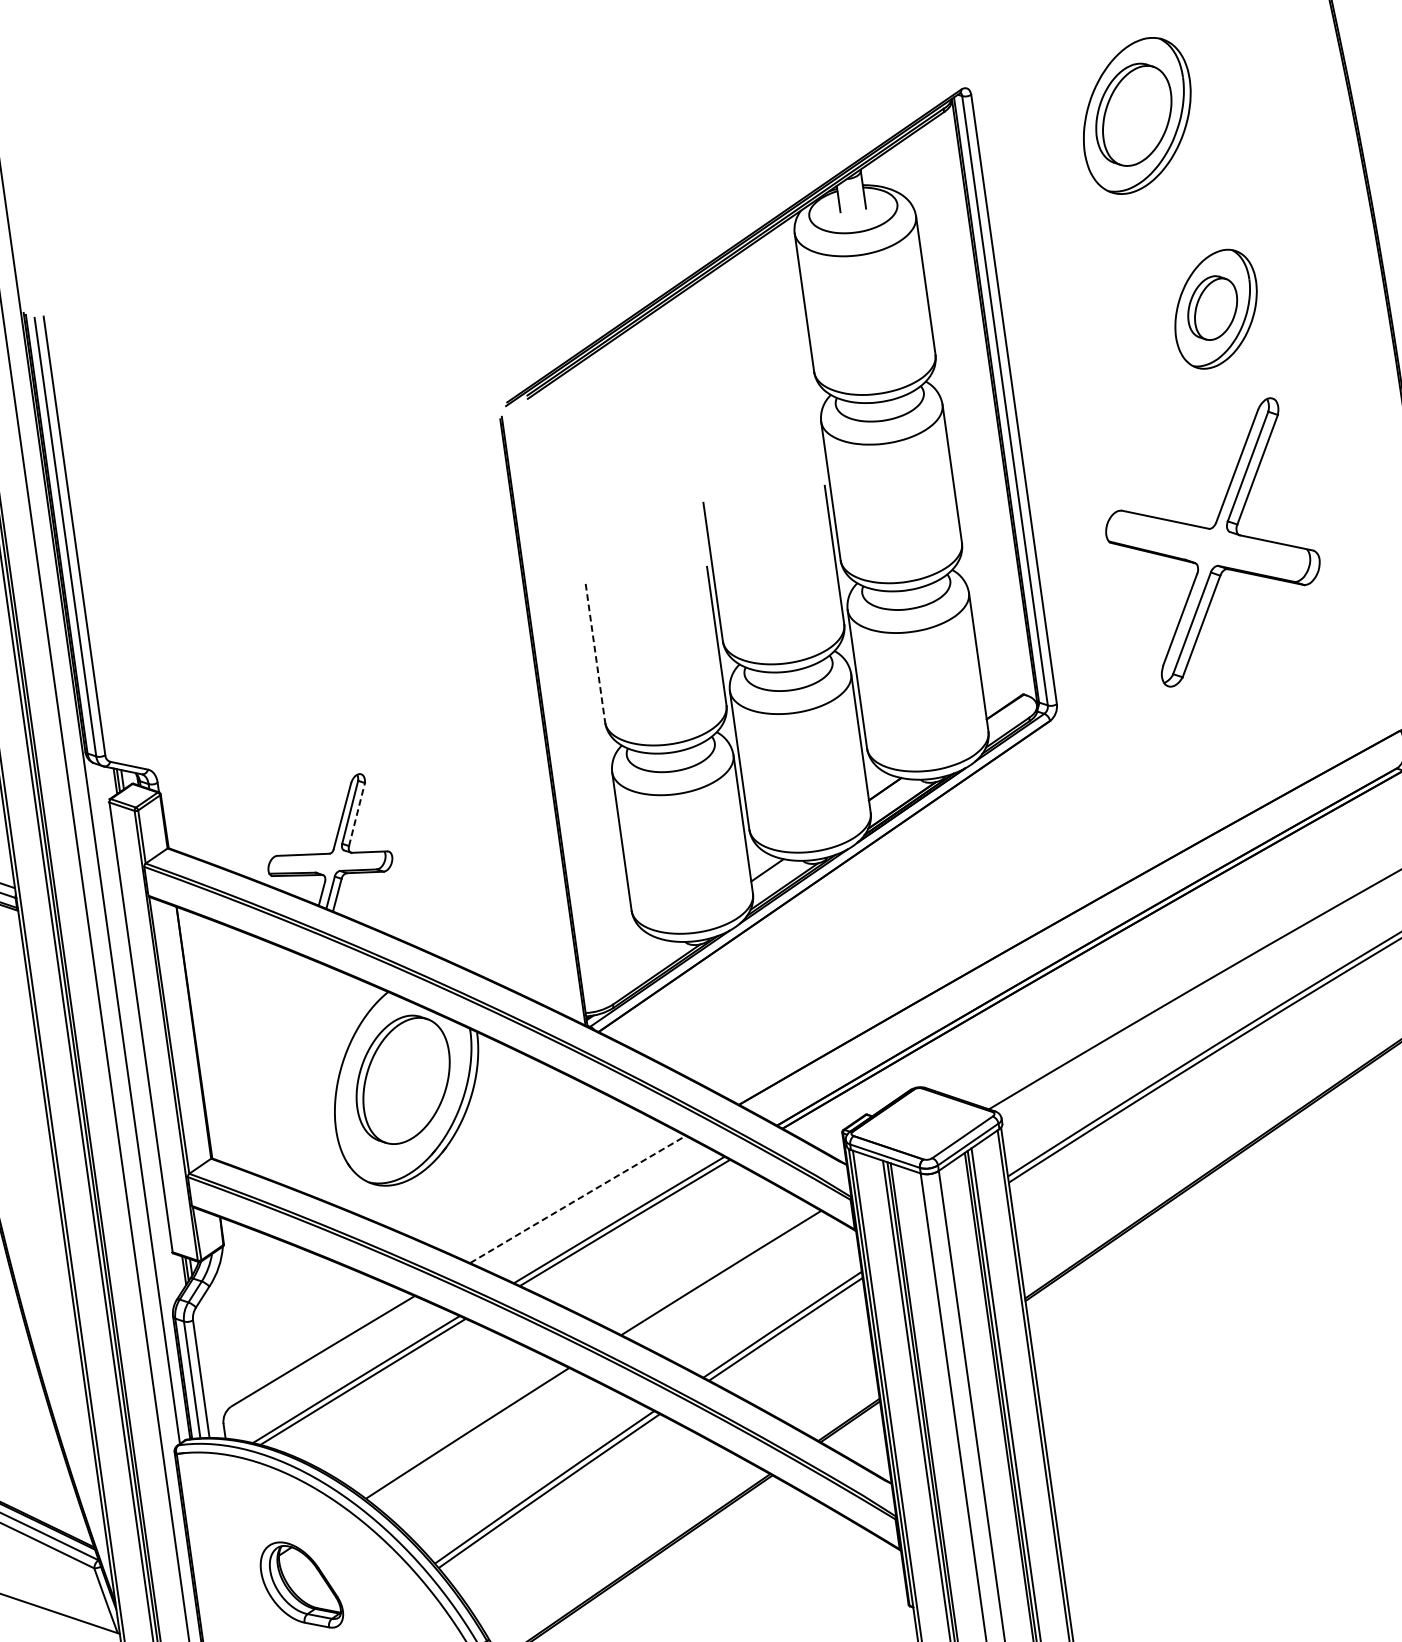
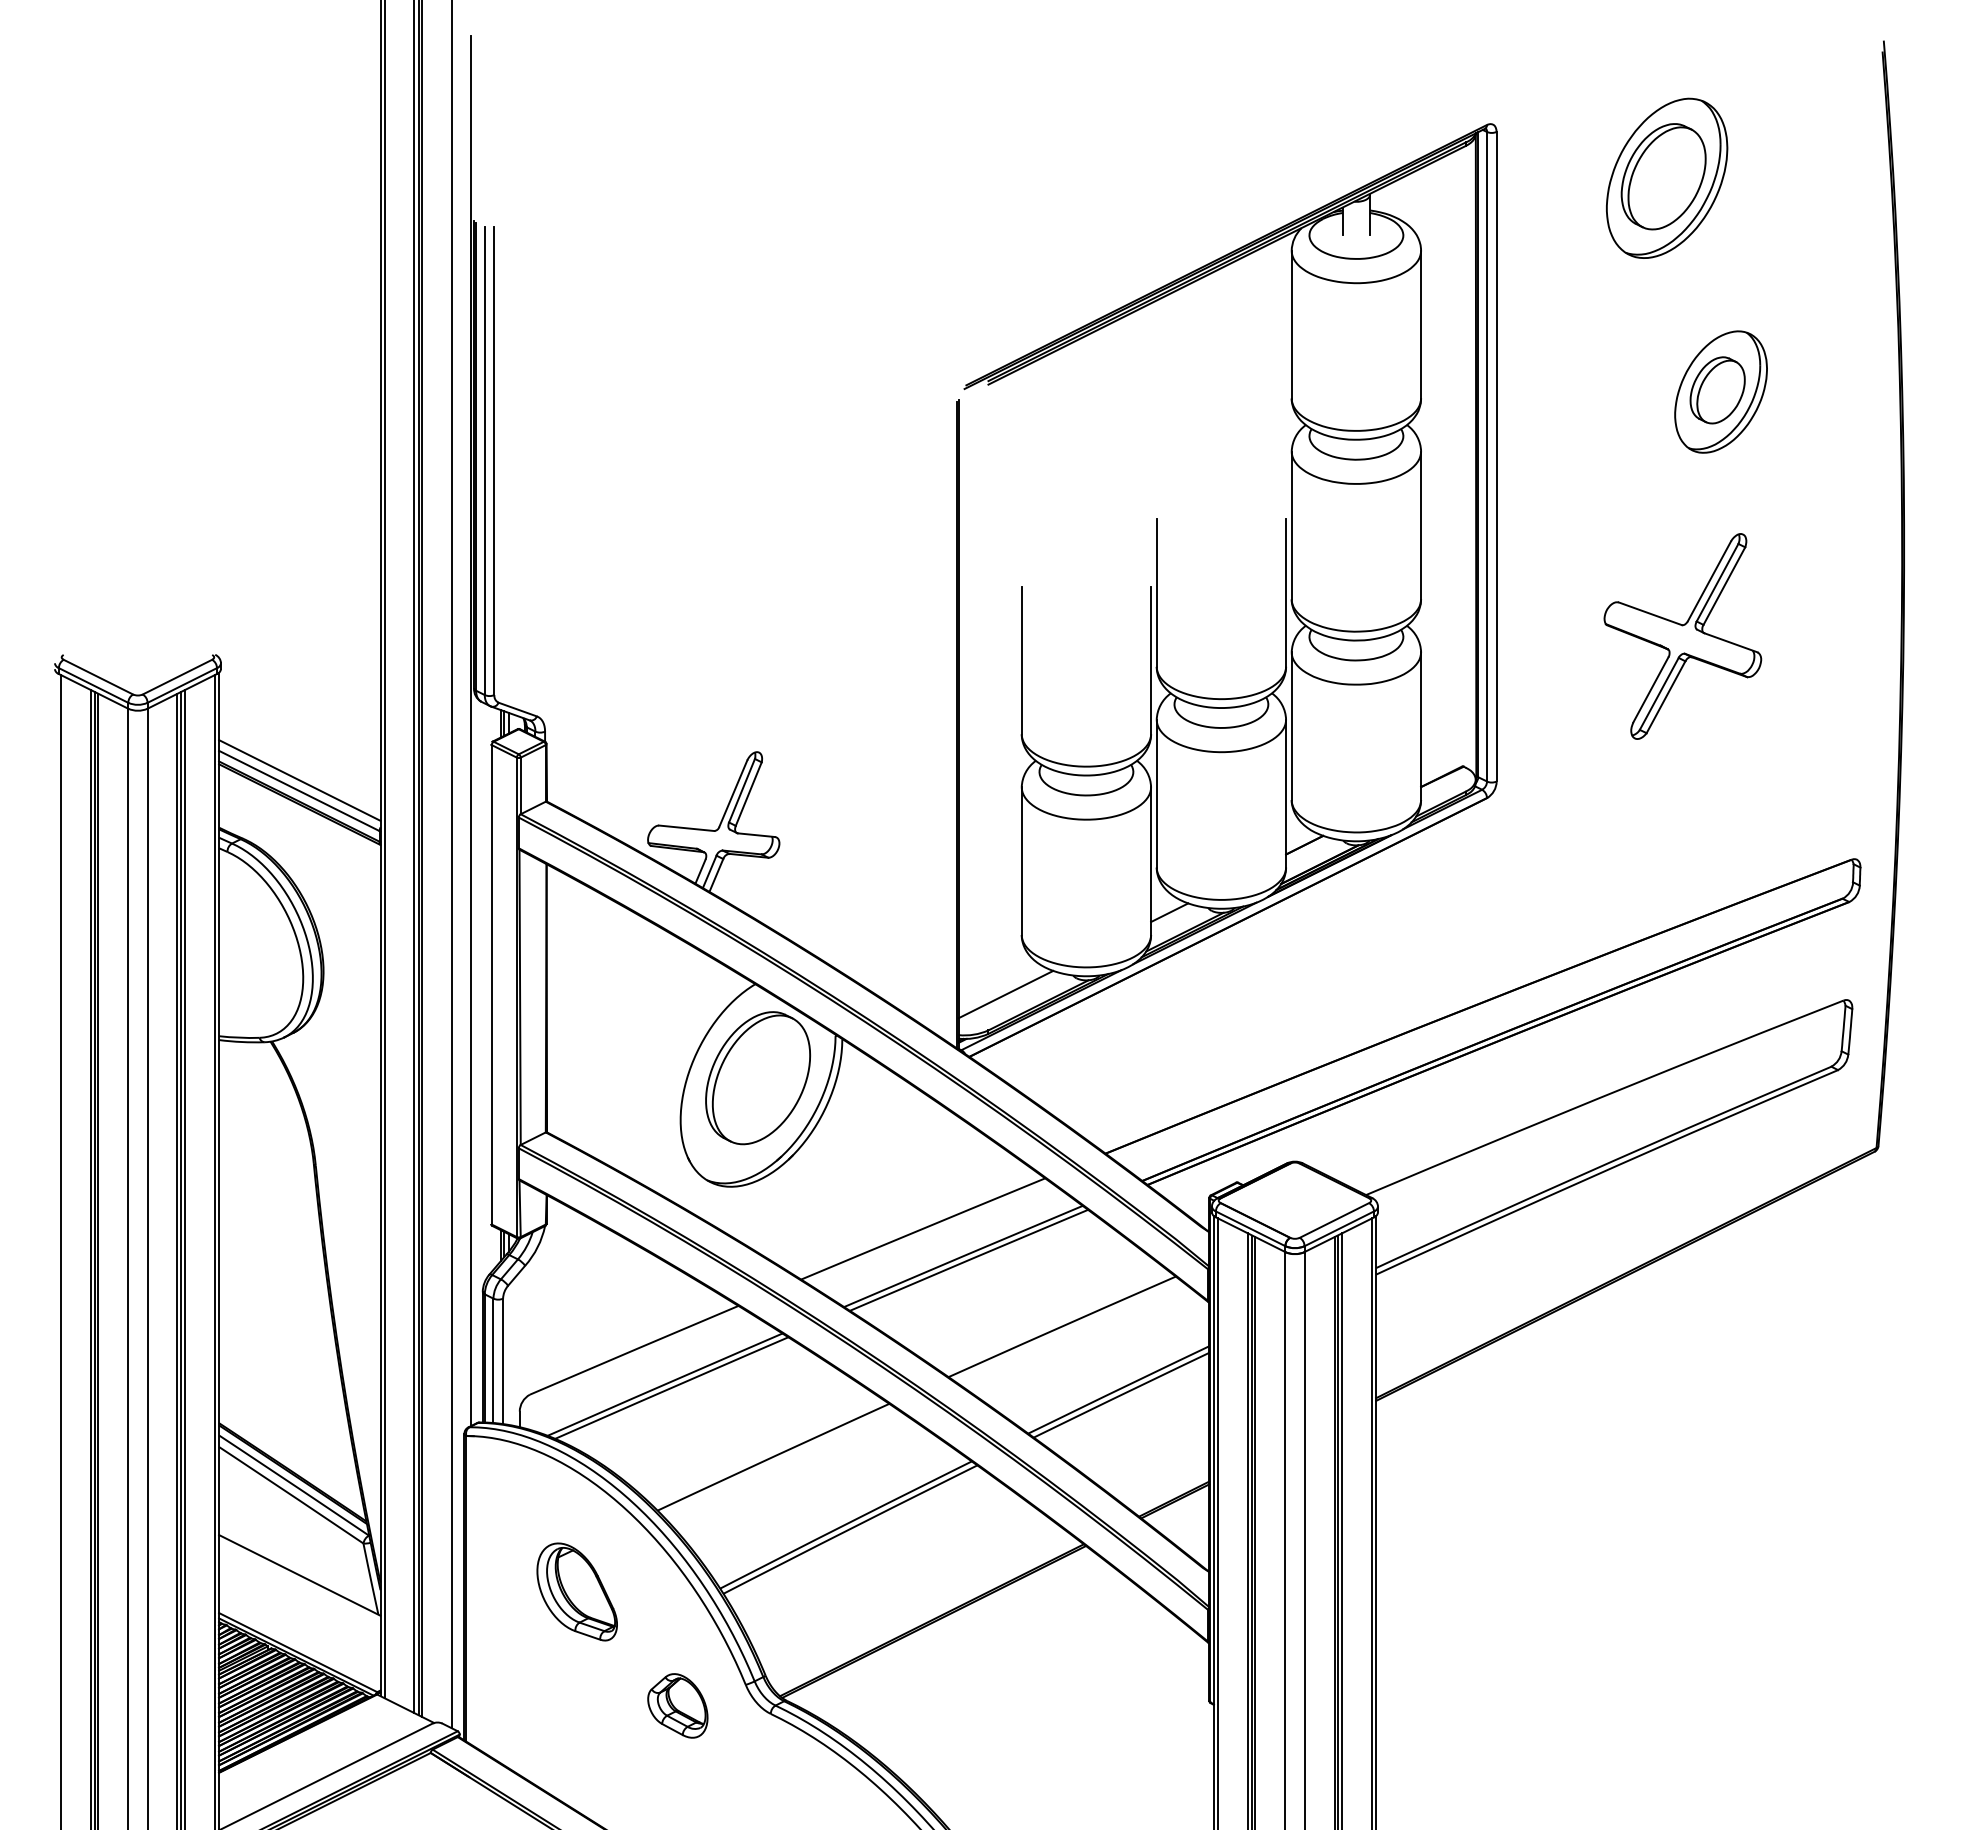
part: (1212, 543) -> (1682, 636), size x0.71
line: (595, 653) -> (1021, 660), dashed -> solid
line: (356, 814) -> (748, 793), dashed -> solid
line: (624, 968) -> (1005, 994), added
line: (578, 1199) -> (923, 1228), dashed -> solid

